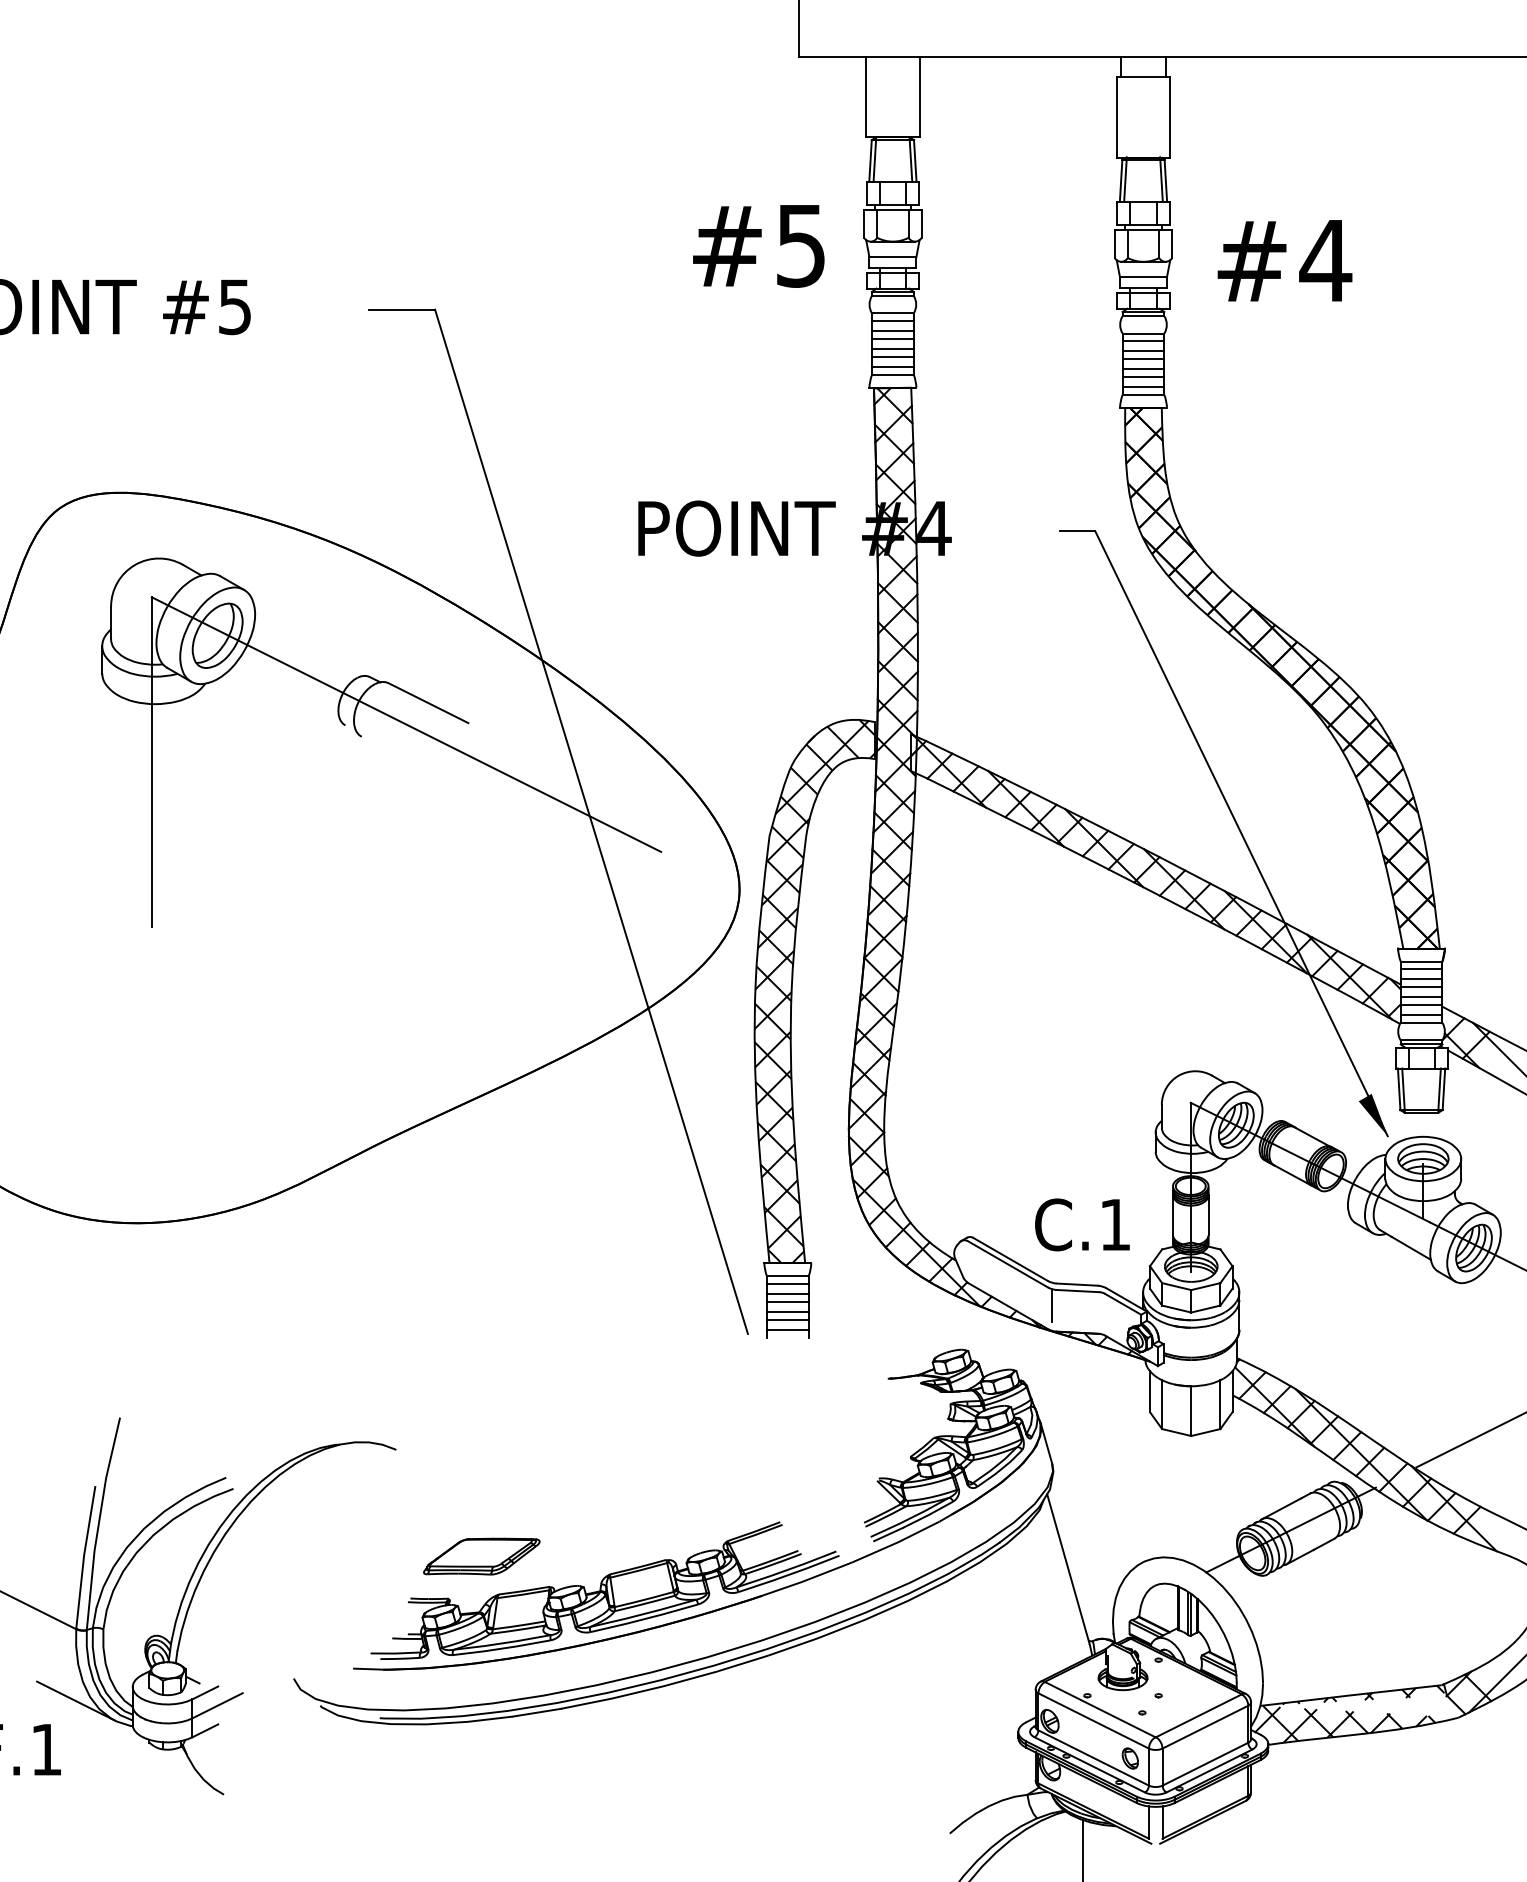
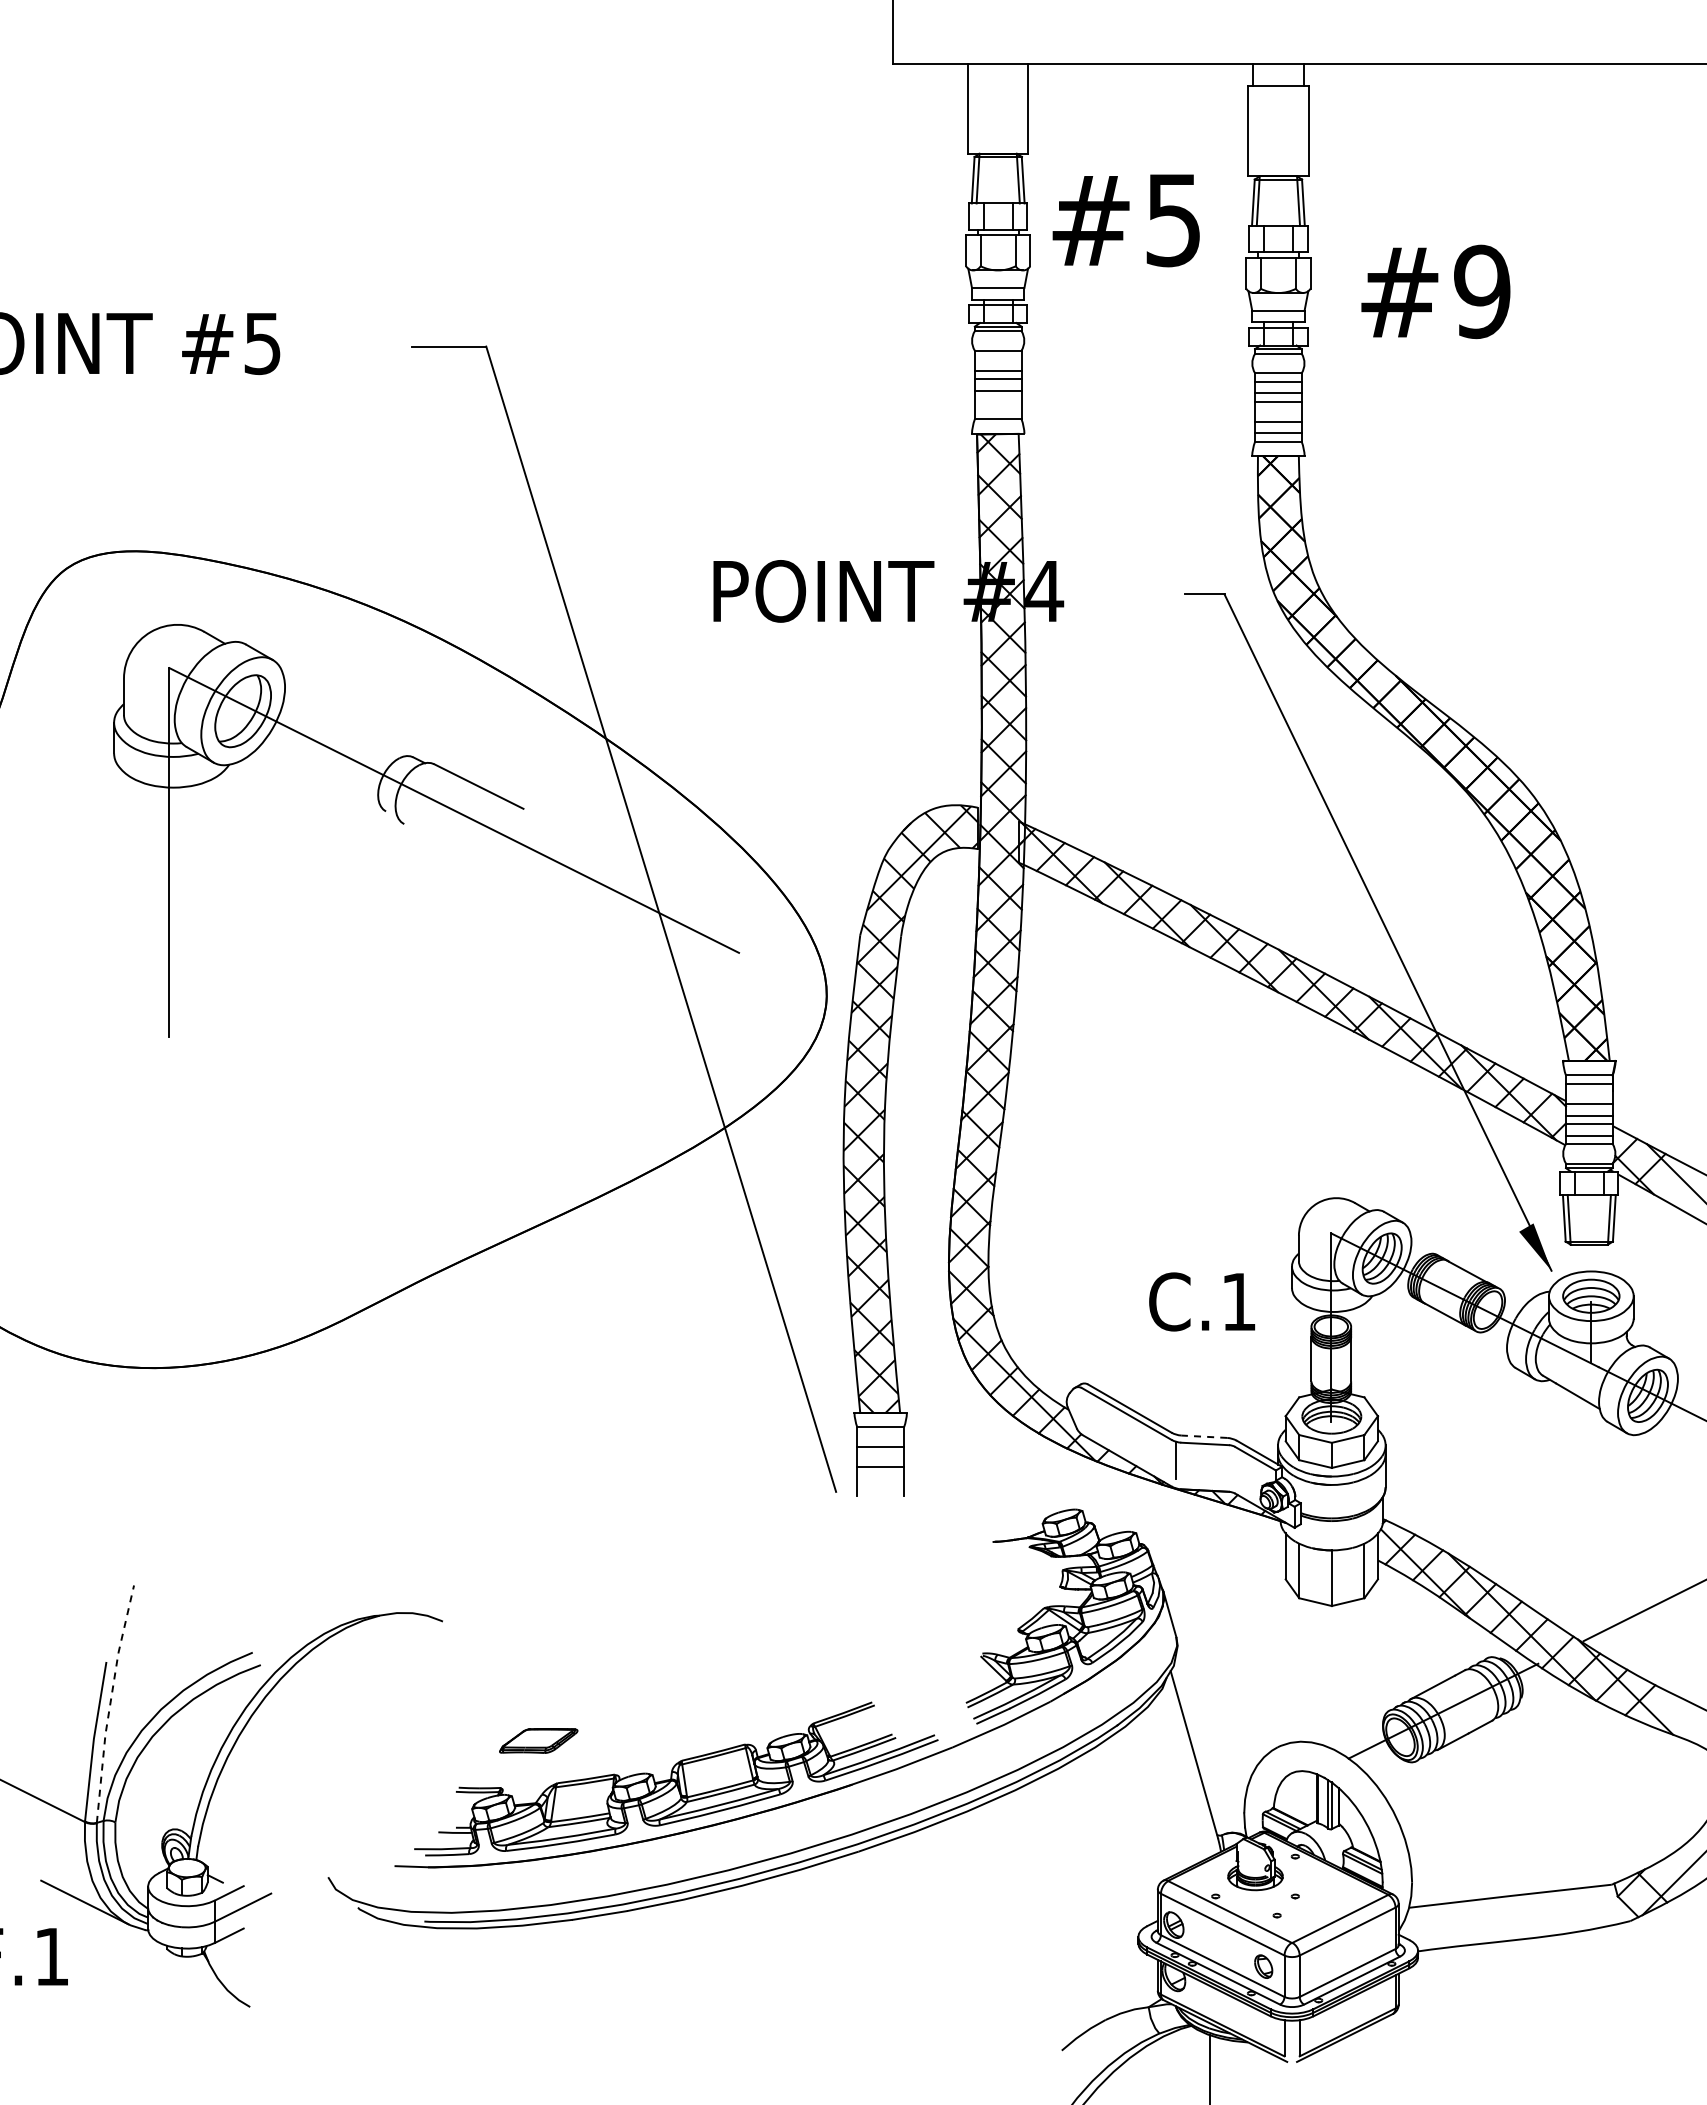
text: (758, 246) -> (1125, 220), moved
text: (1325, 260) -> (1481, 291), #4 -> #9
line: (892, 321) -> (997, 359), removed
line: (892, 357) -> (997, 399), removed
line: (892, 366) -> (997, 410), removed
line: (1143, 369) -> (1278, 413), removed
line: (1421, 979) -> (1589, 1095), removed
text: (1082, 1224) -> (1202, 1301), moved
line: (787, 1283) -> (880, 1435), removed
line: (1076, 1284) -> (1203, 1436), solid -> dashed
line: (787, 1301) -> (880, 1455), removed
line: (787, 1319) -> (880, 1475), removed
line: (787, 1330) -> (880, 1487), removed
line: (99, 1523) -> (110, 1703), solid -> dashed
part: (481, 1556) -> (538, 1740), size x0.6
hatch: (1350, 1714) -> (1509, 1917), removed

